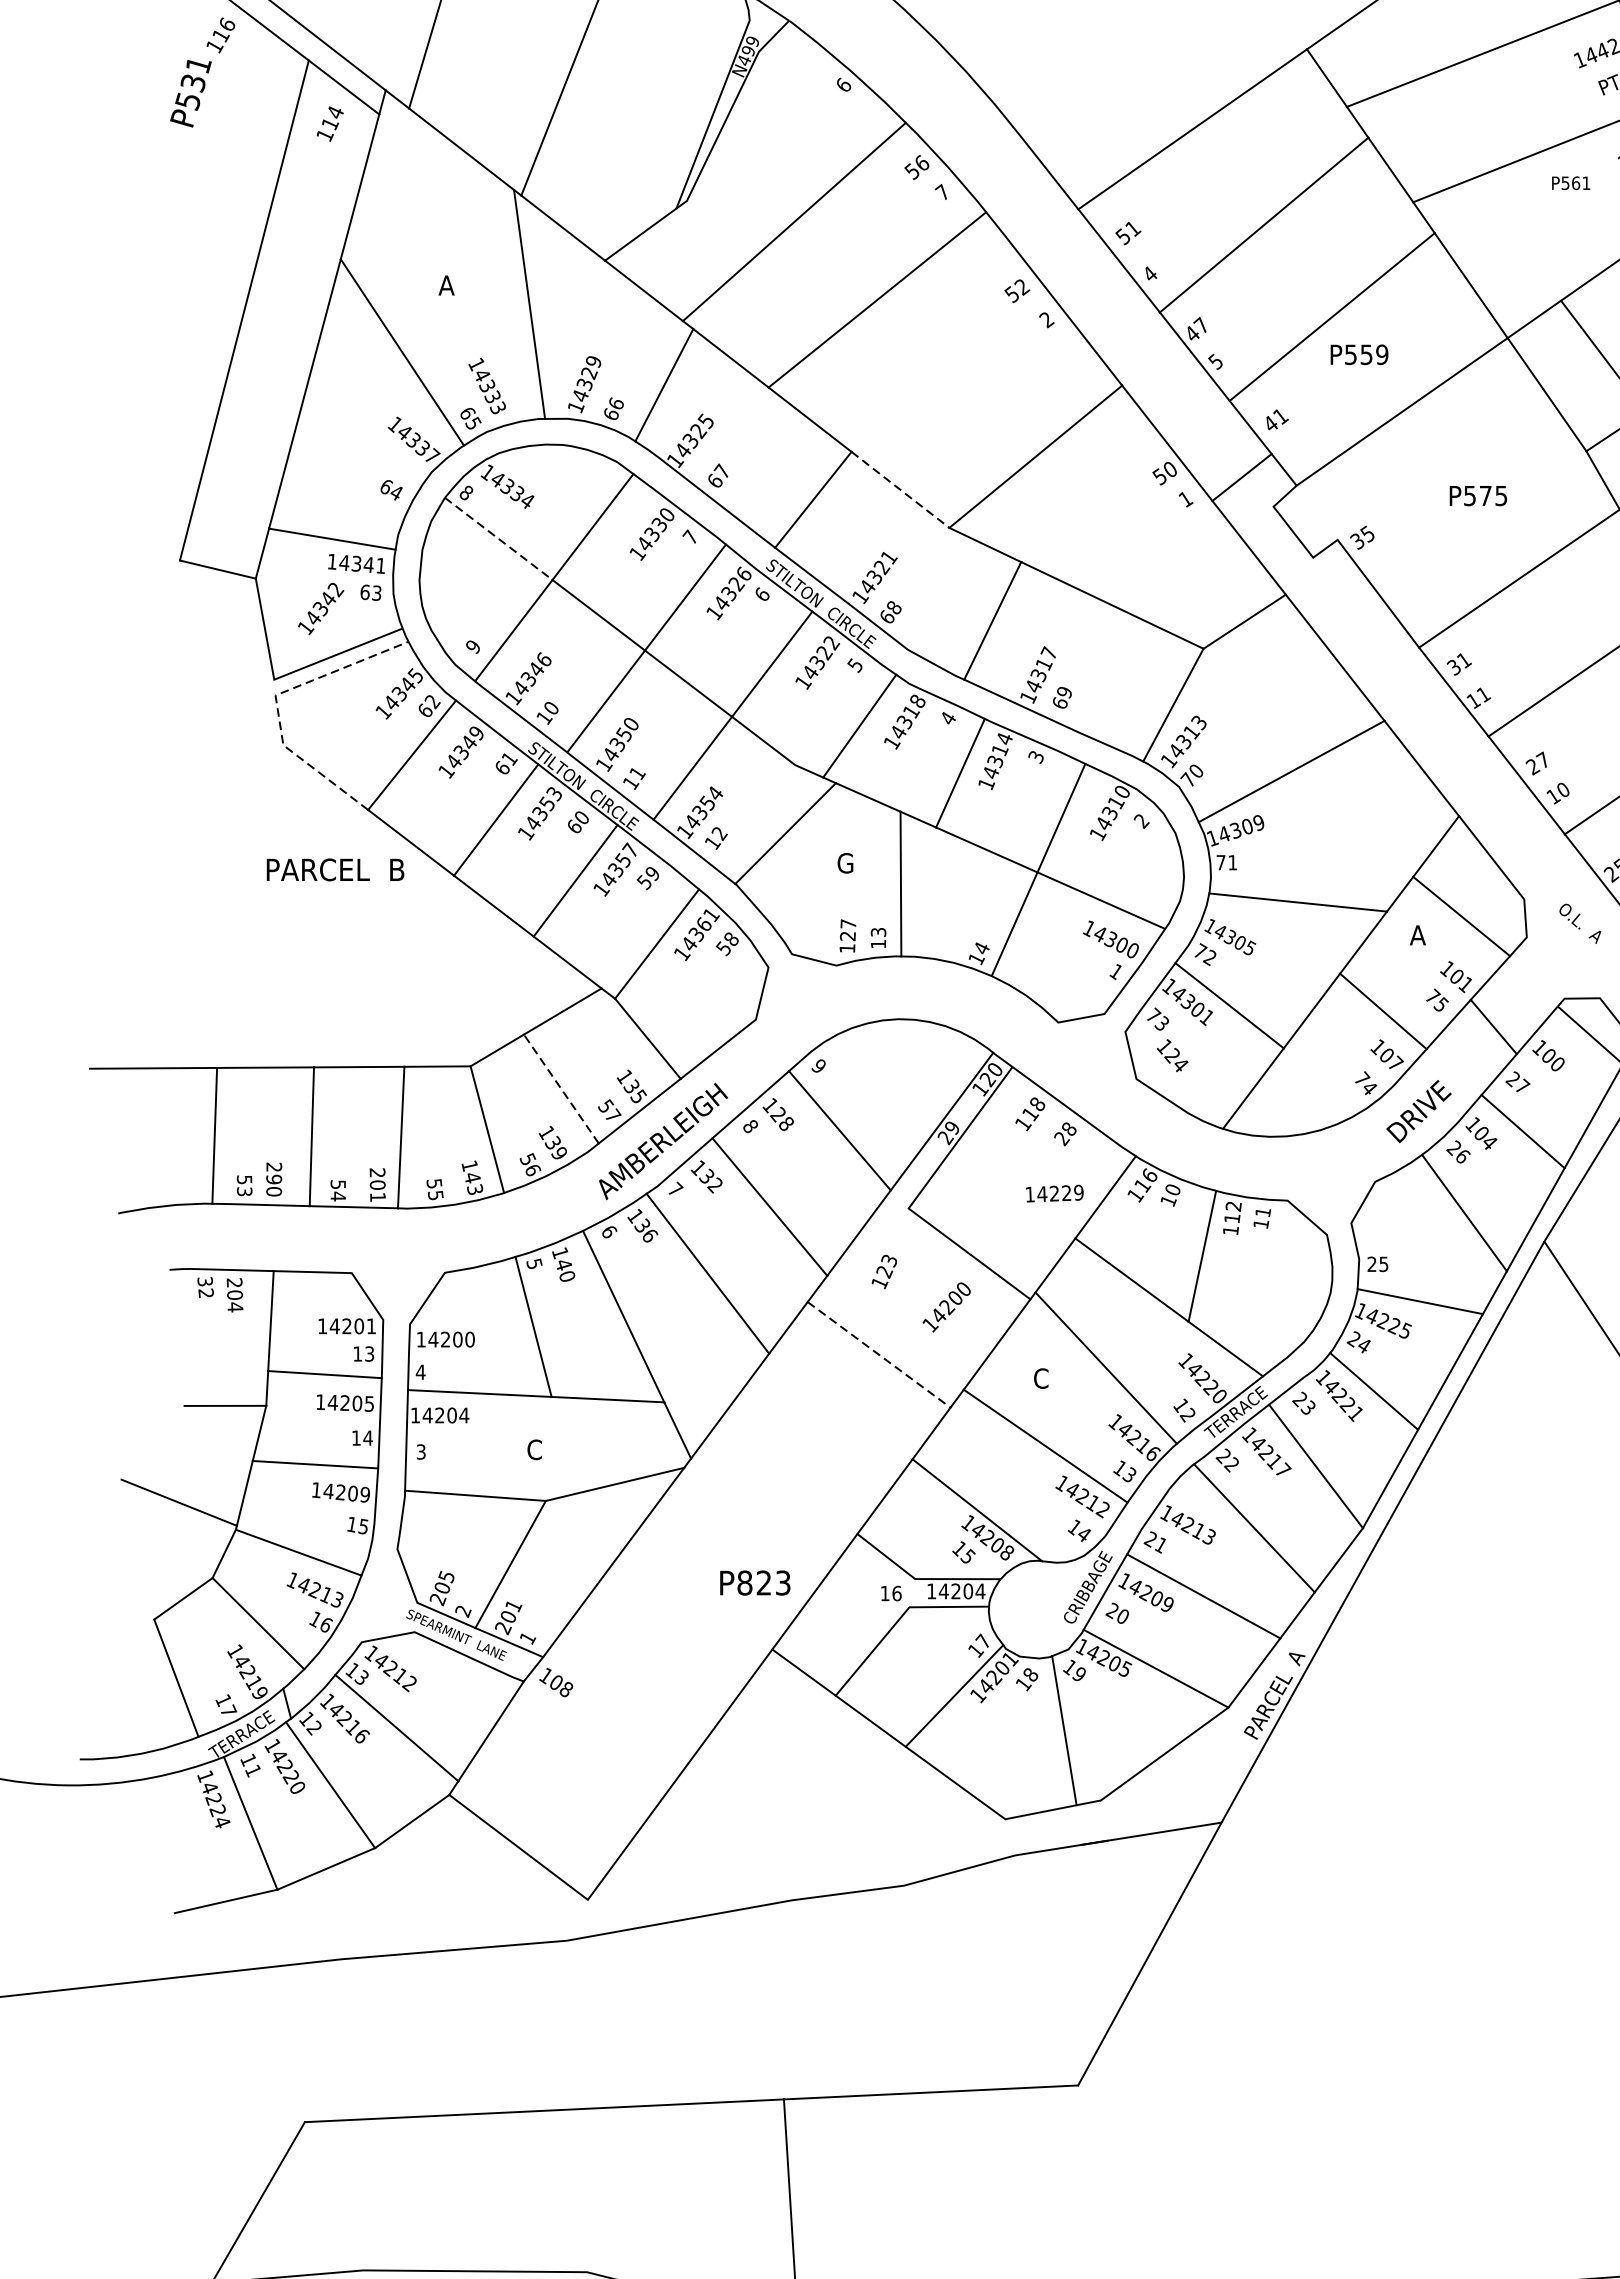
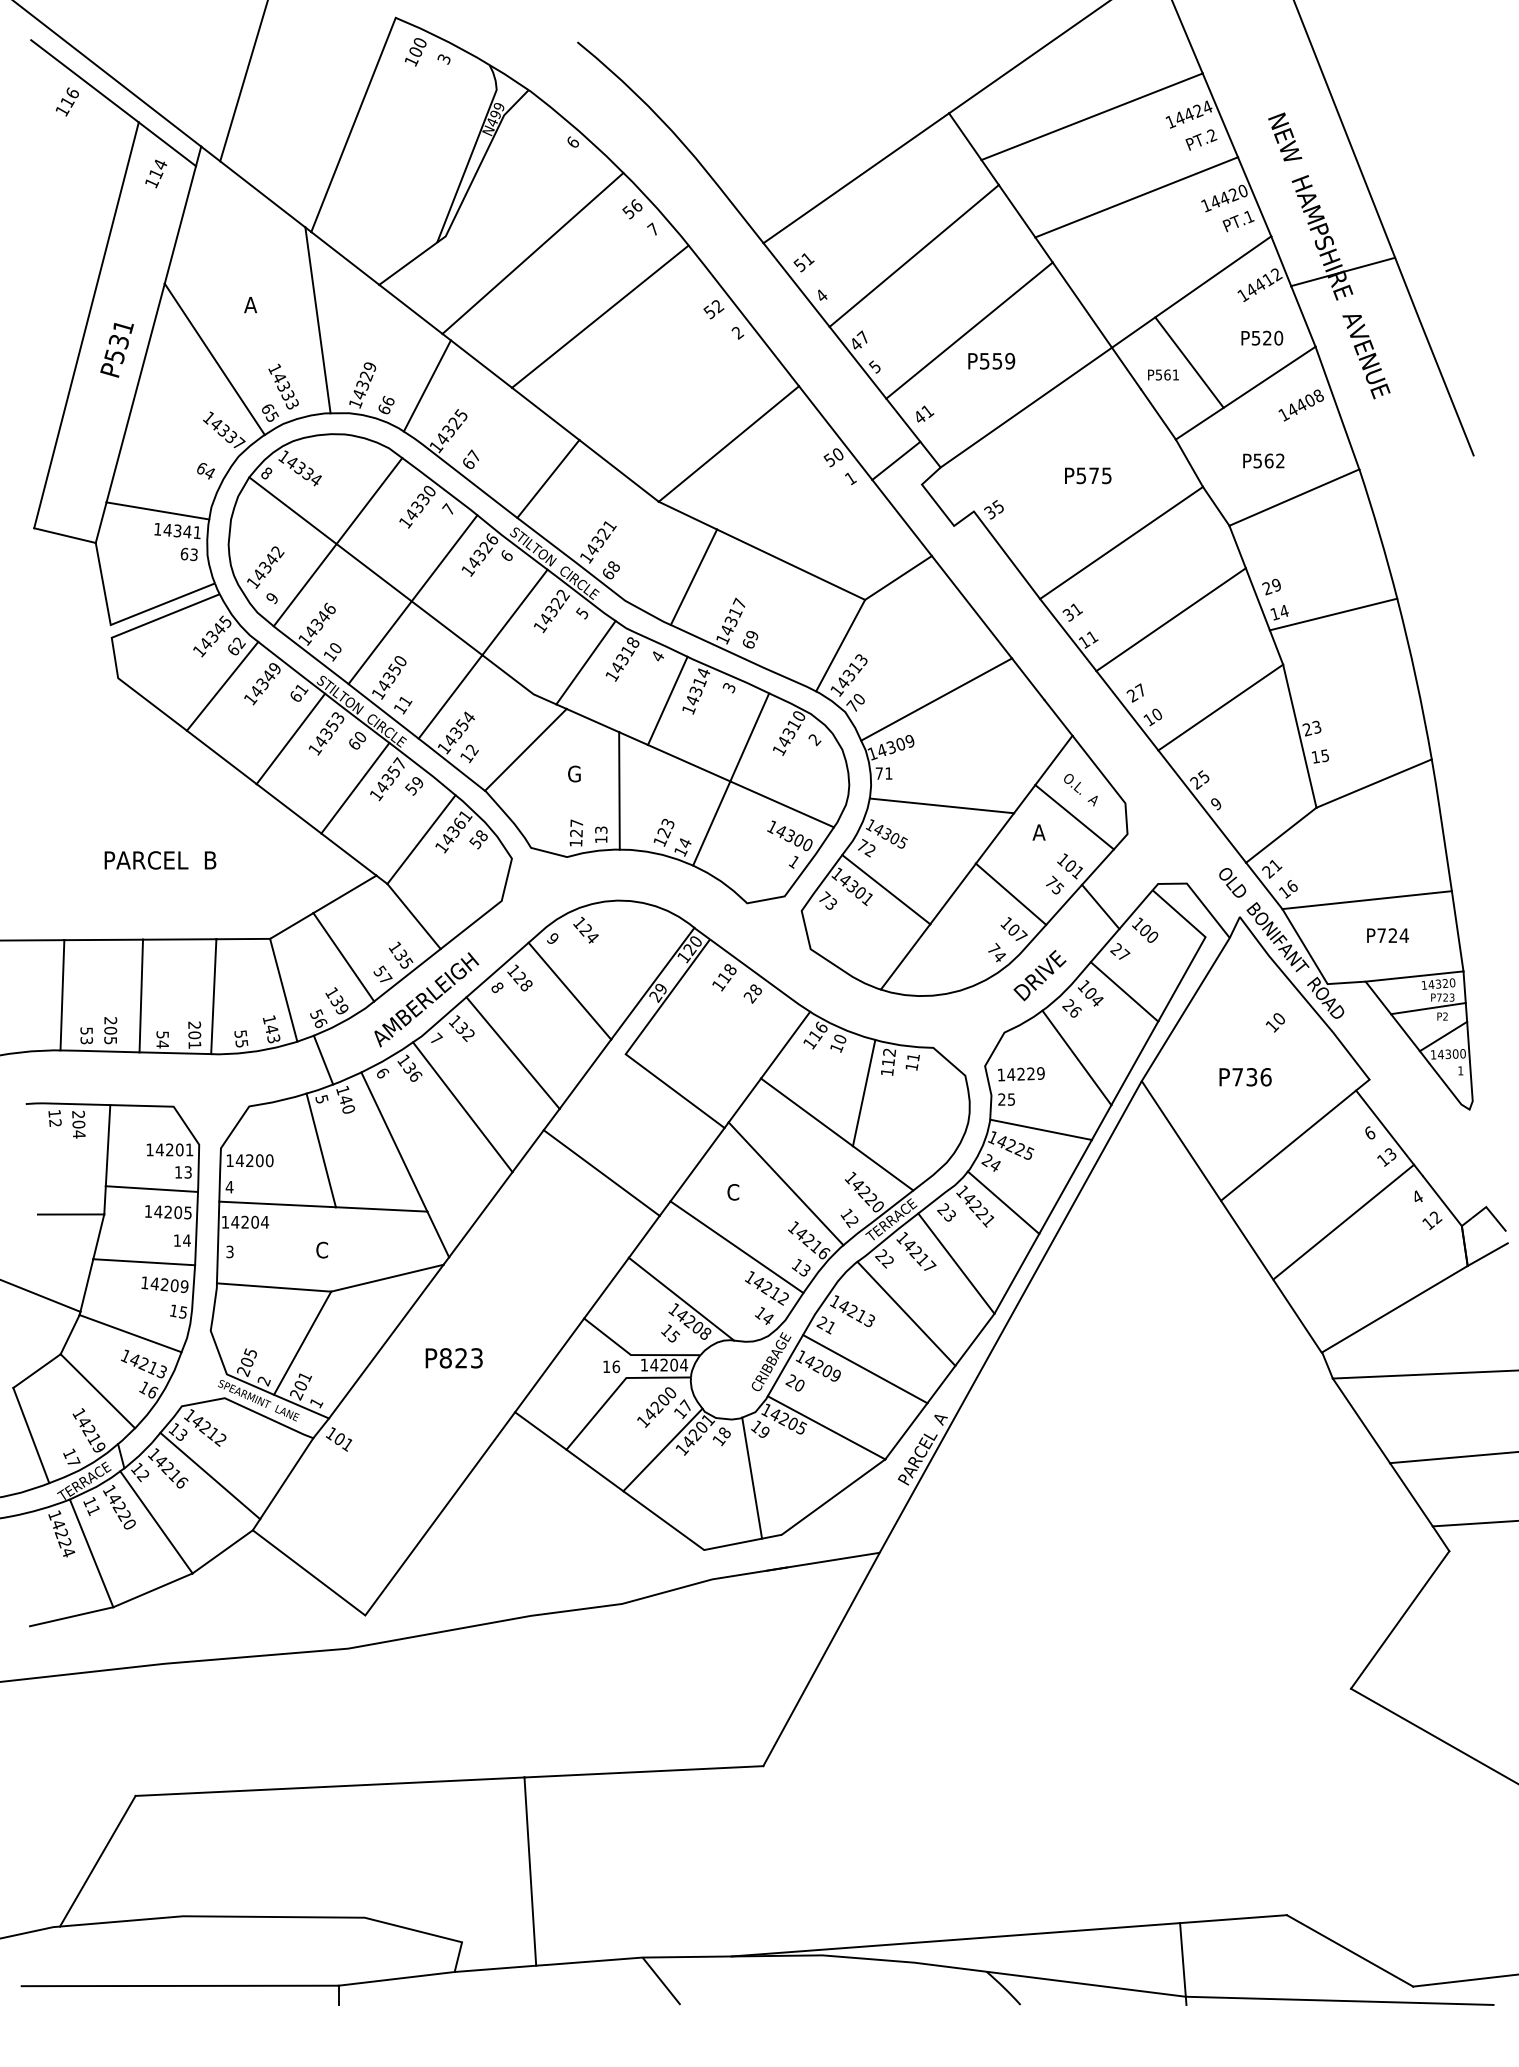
text: (190, 93) -> (116, 350), moved
text: (1571, 182) -> (1163, 374), moved
line: (900, 490) -> (619, 471), dashed -> solid
line: (498, 538) -> (292, 510), dashed -> solid
text: (320, 608) -> (265, 567), moved
line: (276, 701) -> (112, 642), dashed -> solid
text: (335, 870) -> (160, 860), moved
text: (1579, 924) -> (1080, 790), moved
text: (1172, 1056) -> (585, 930), moved
line: (560, 1089) -> (343, 957), dashed -> solid
text: (273, 1185) -> (110, 1035), 290 -> 205
text: (1054, 1194) -> (1021, 1074), moved
line: (536, 1214) -> (323, 1059), added
text: (883, 1271) -> (663, 832), moved
text: (204, 1281) -> (54, 1113), 32 -> 12
text: (946, 1307) -> (656, 1407), moved
line: (880, 1355) -> (602, 1173), dashed -> solid
text: (754, 1583) -> (453, 1358), moved
text: (565, 1689) -> (347, 1444), 108 -> 101

